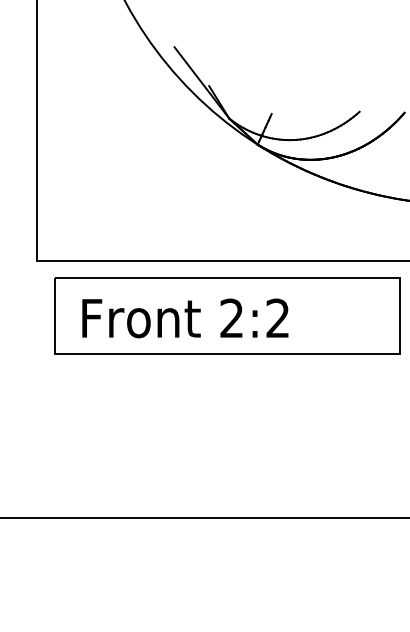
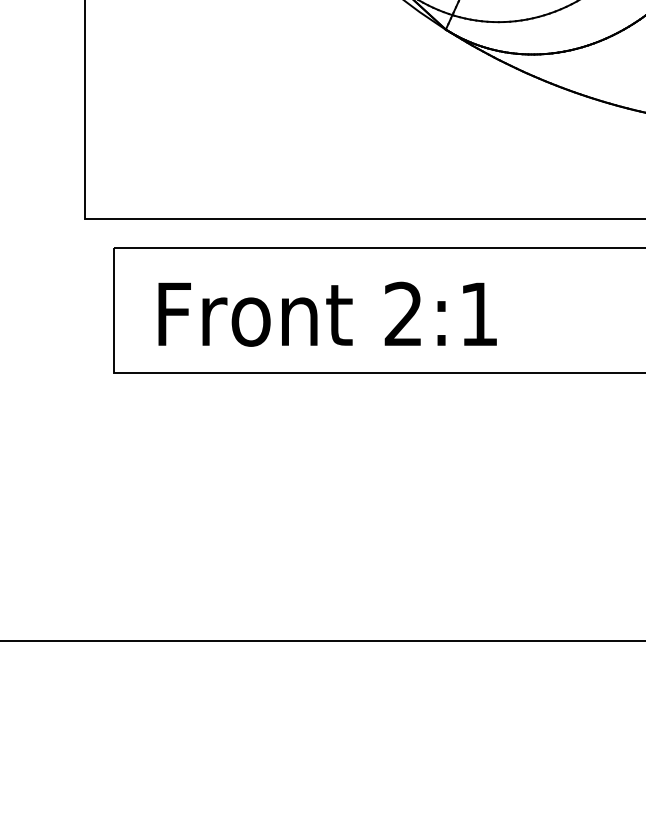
text: (277, 317) -> (478, 312), 2:2 -> 2:1

